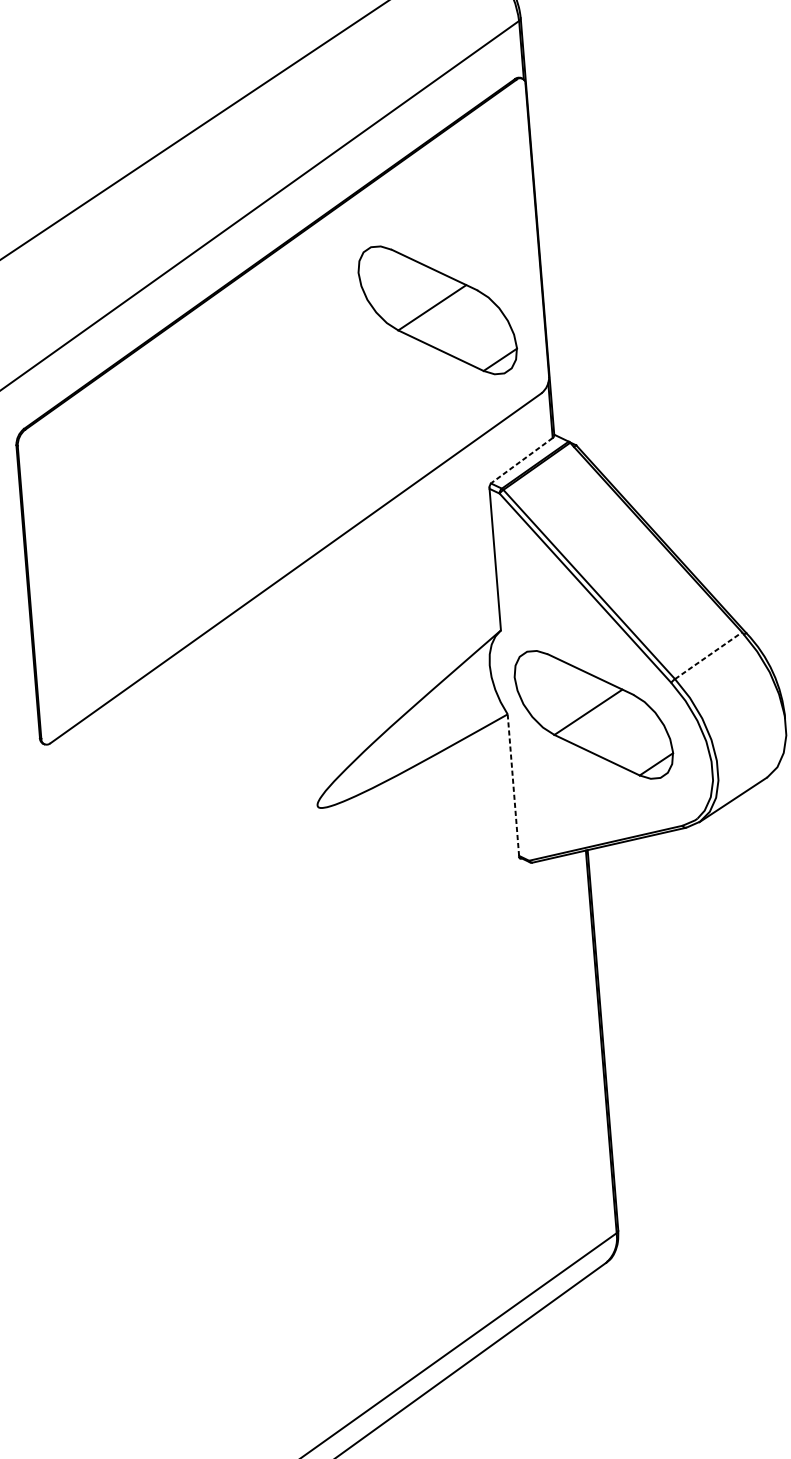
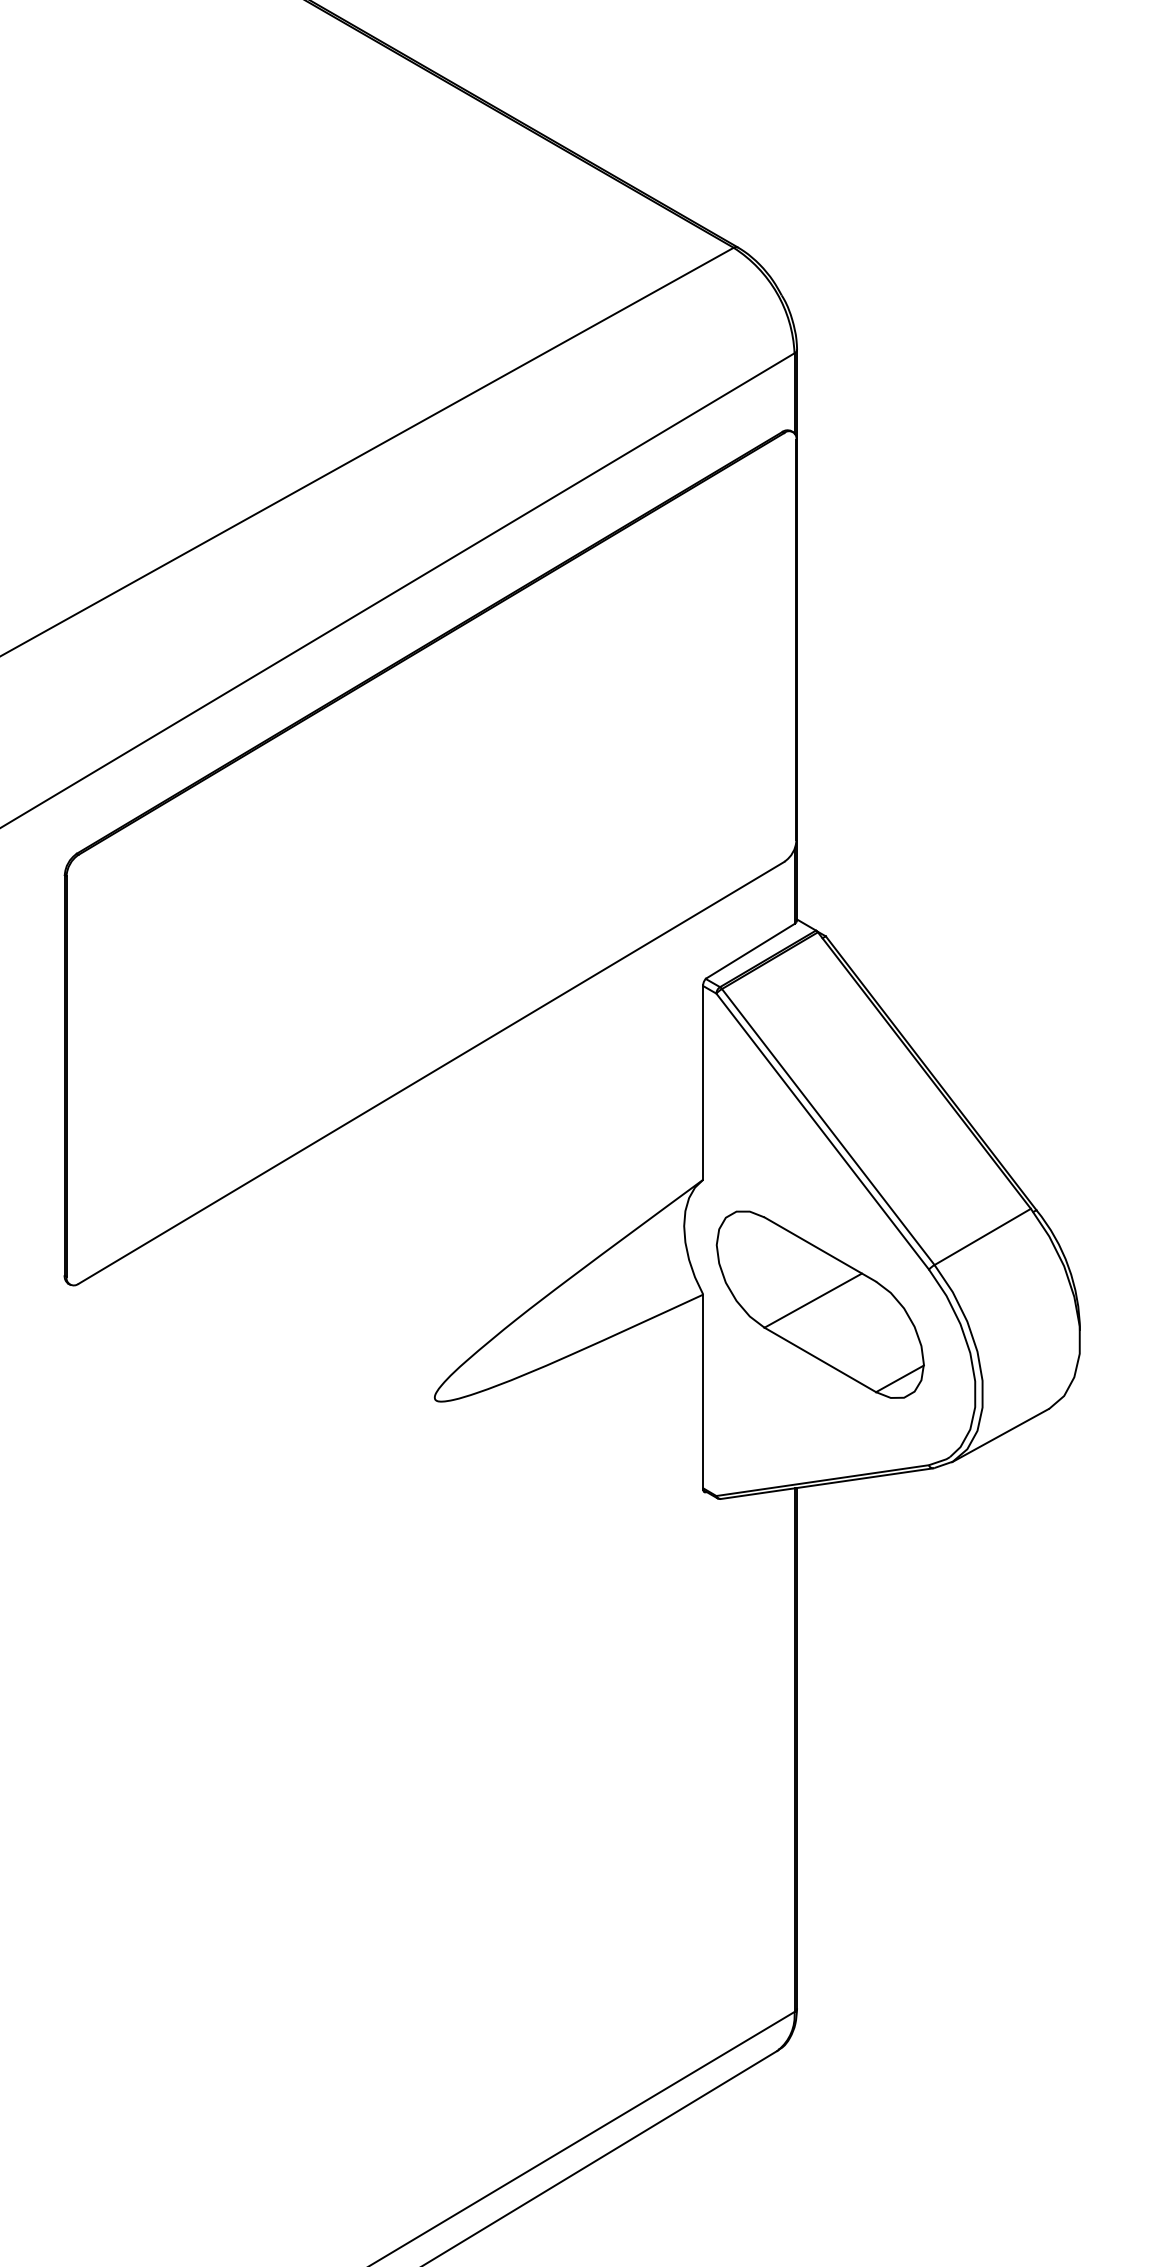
part: (437, 310) -> (651, 737), removed
line: (522, 460) -> (750, 951), dashed -> solid
line: (708, 655) -> (982, 1236), dashed -> solid
line: (513, 785) -> (703, 1392), dashed -> solid

